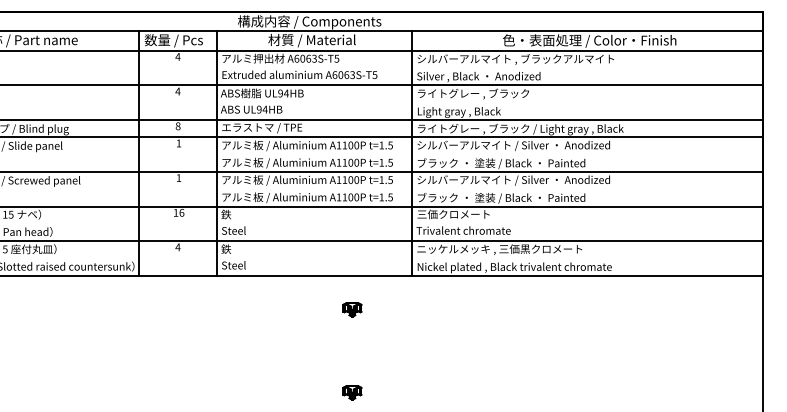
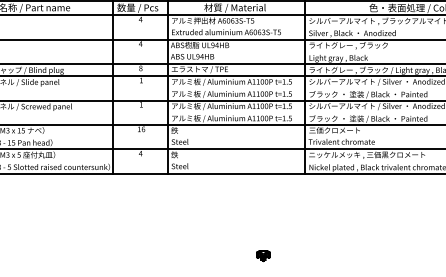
part: (352, 309) -> (263, 197), removed

